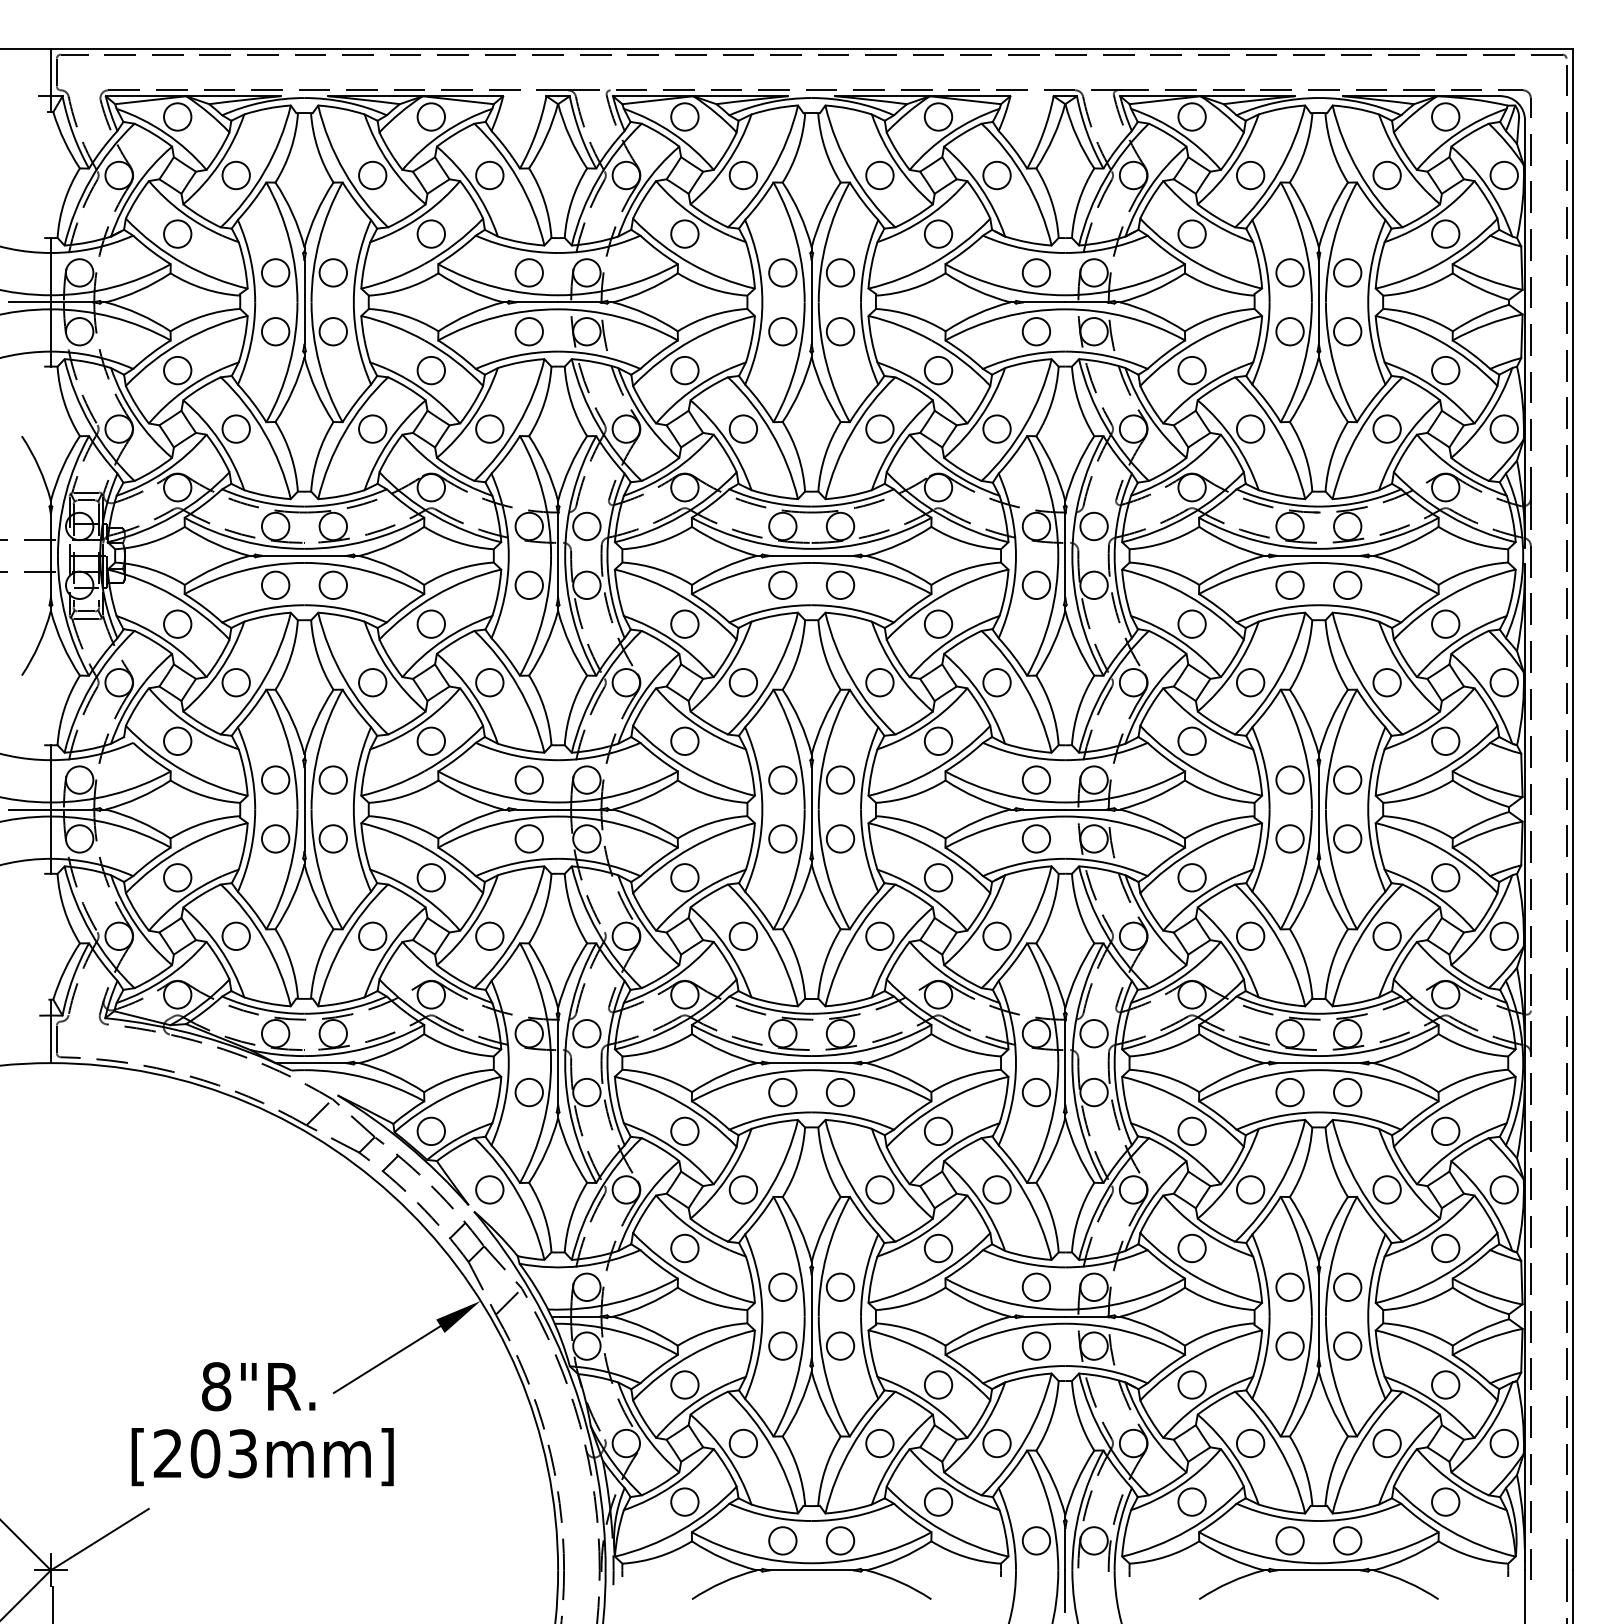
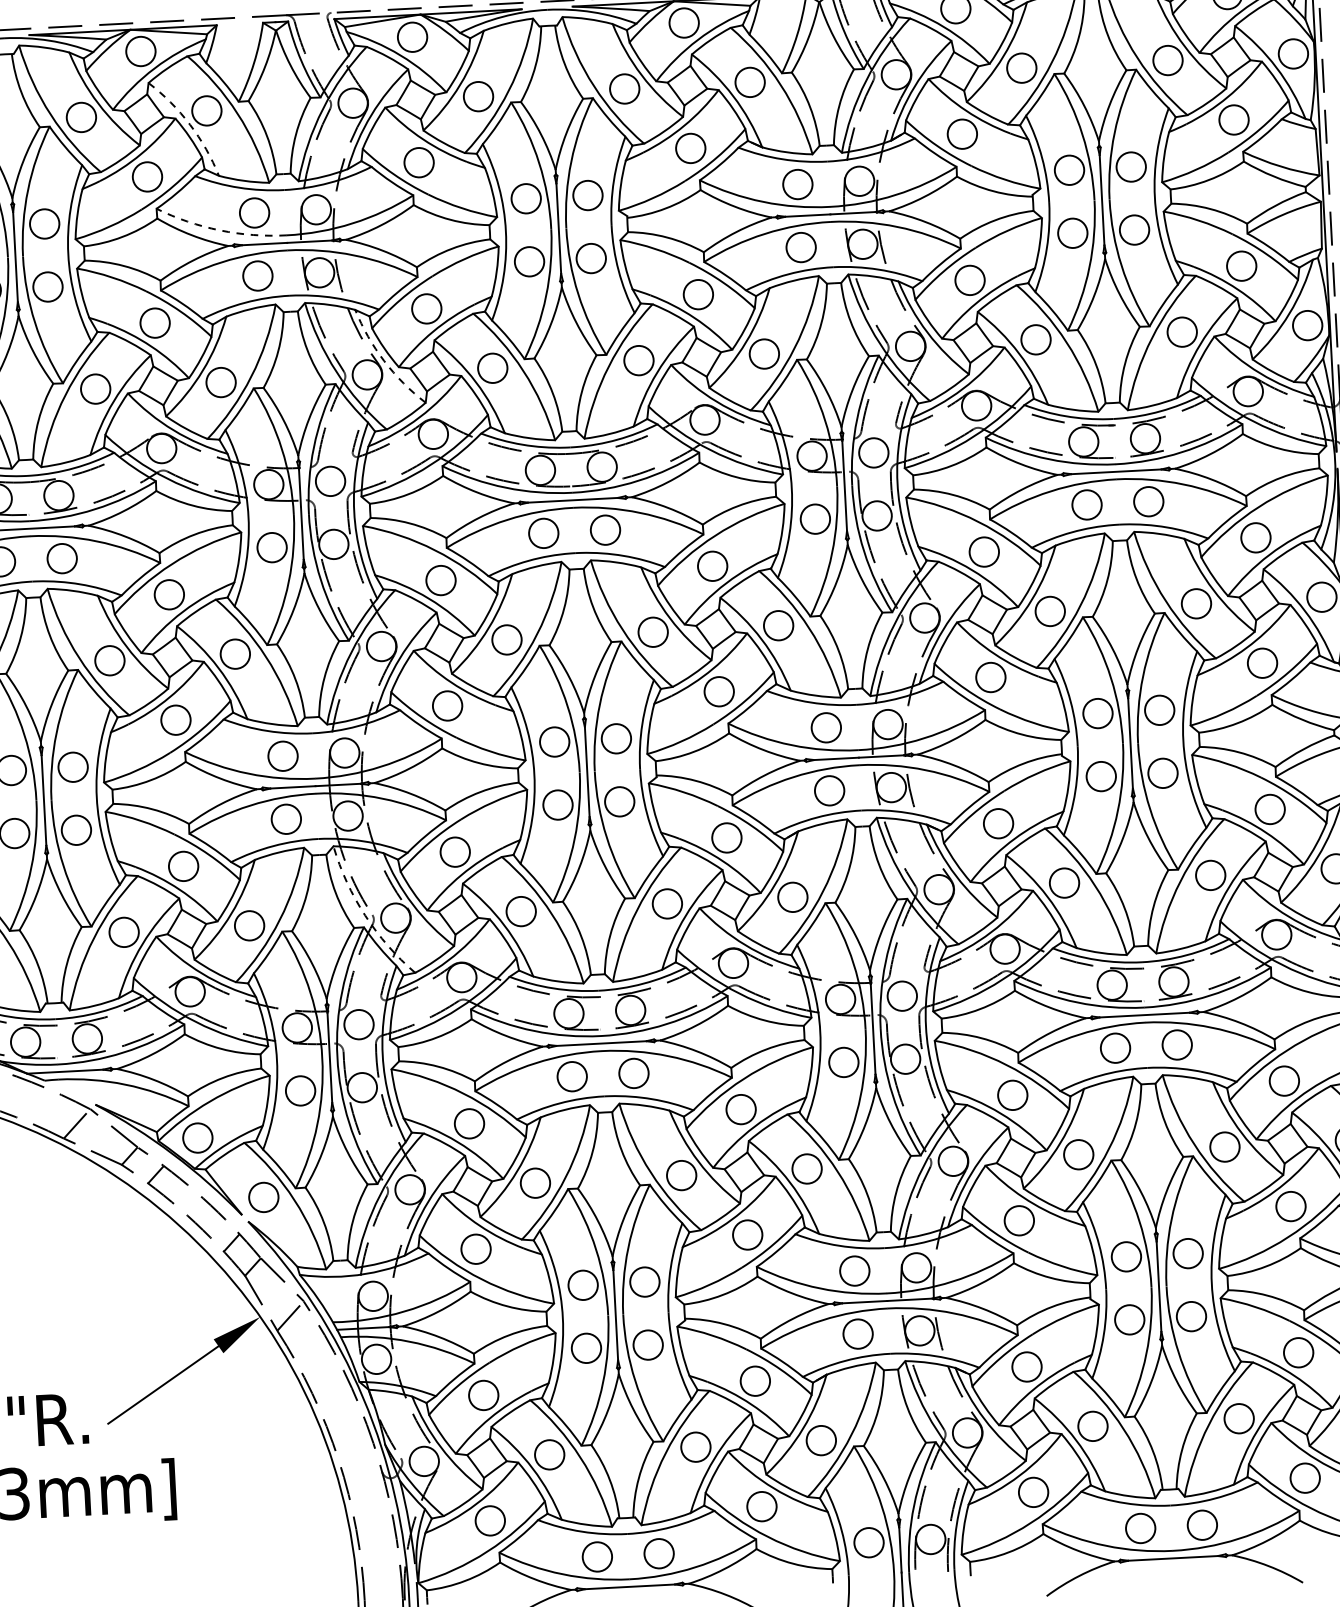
line: (473, 187) -> (190, 124), solid -> dashed
line: (496, 287) -> (220, 230), solid -> dashed
line: (642, 417) -> (384, 361), solid -> dashed
line: (597, 932) -> (364, 915), solid -> dashed

